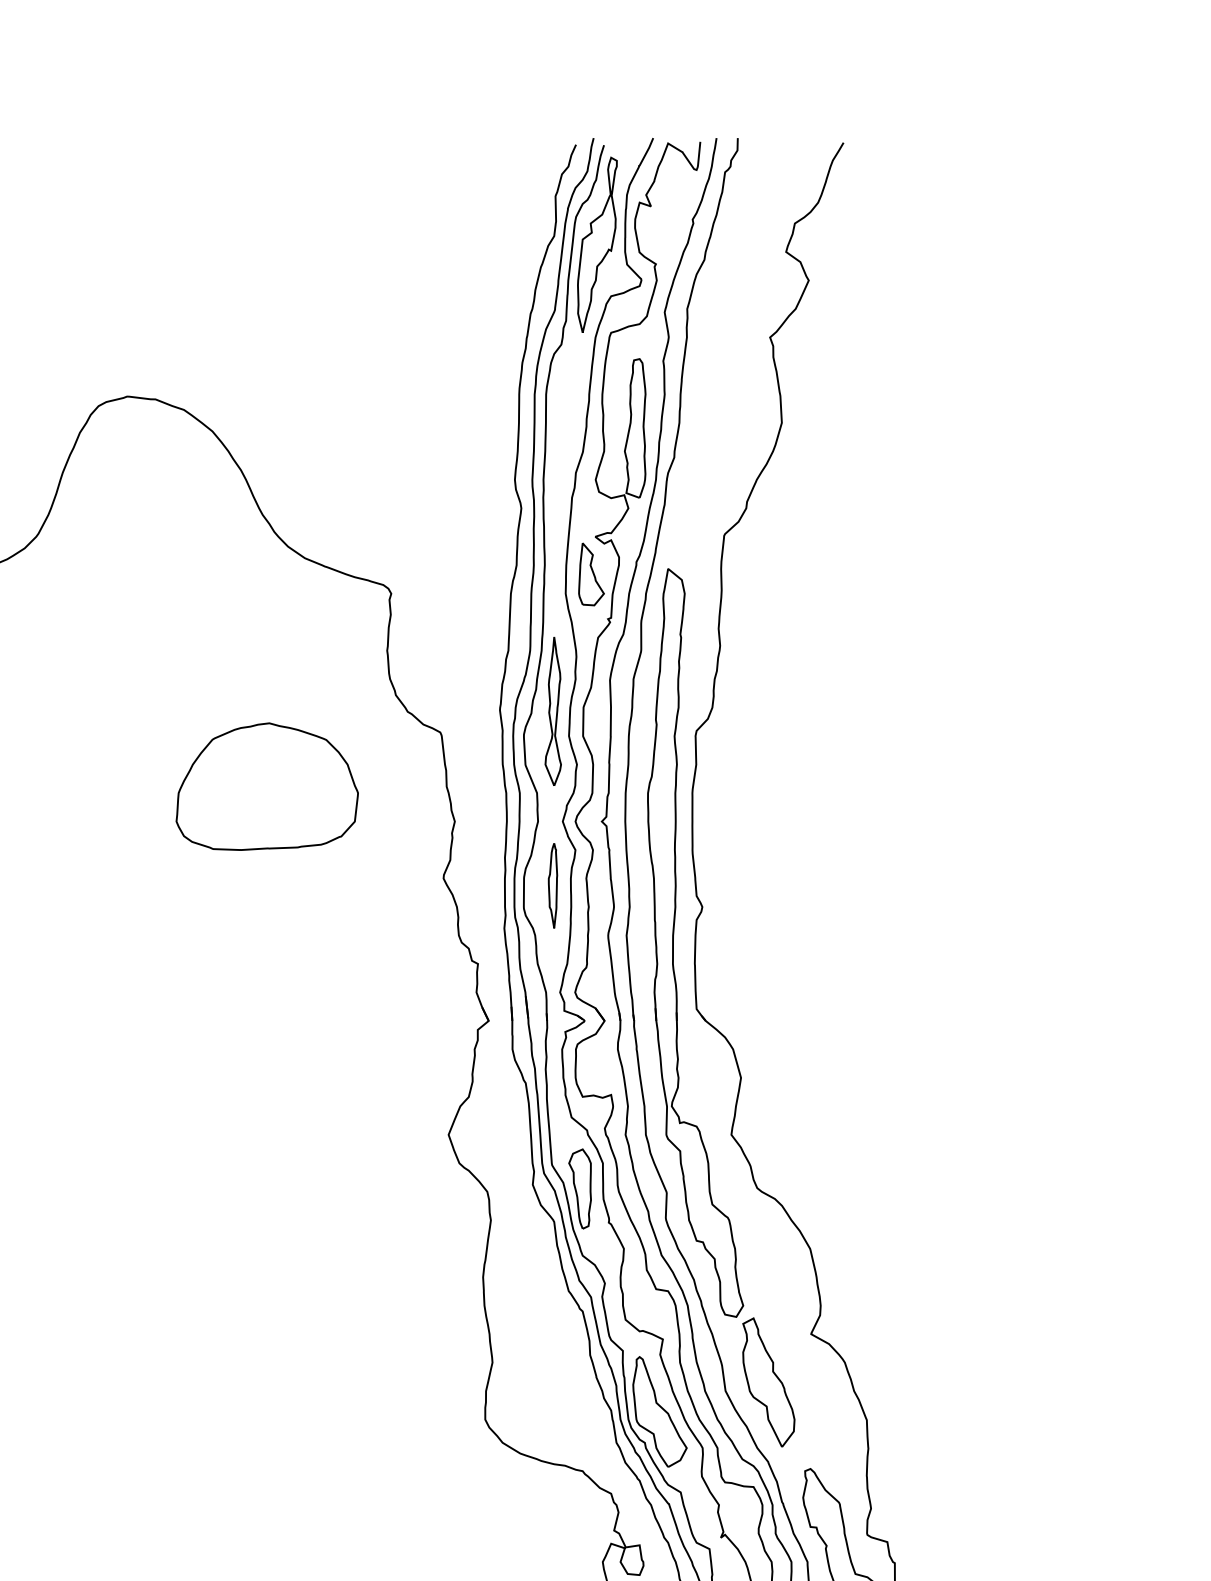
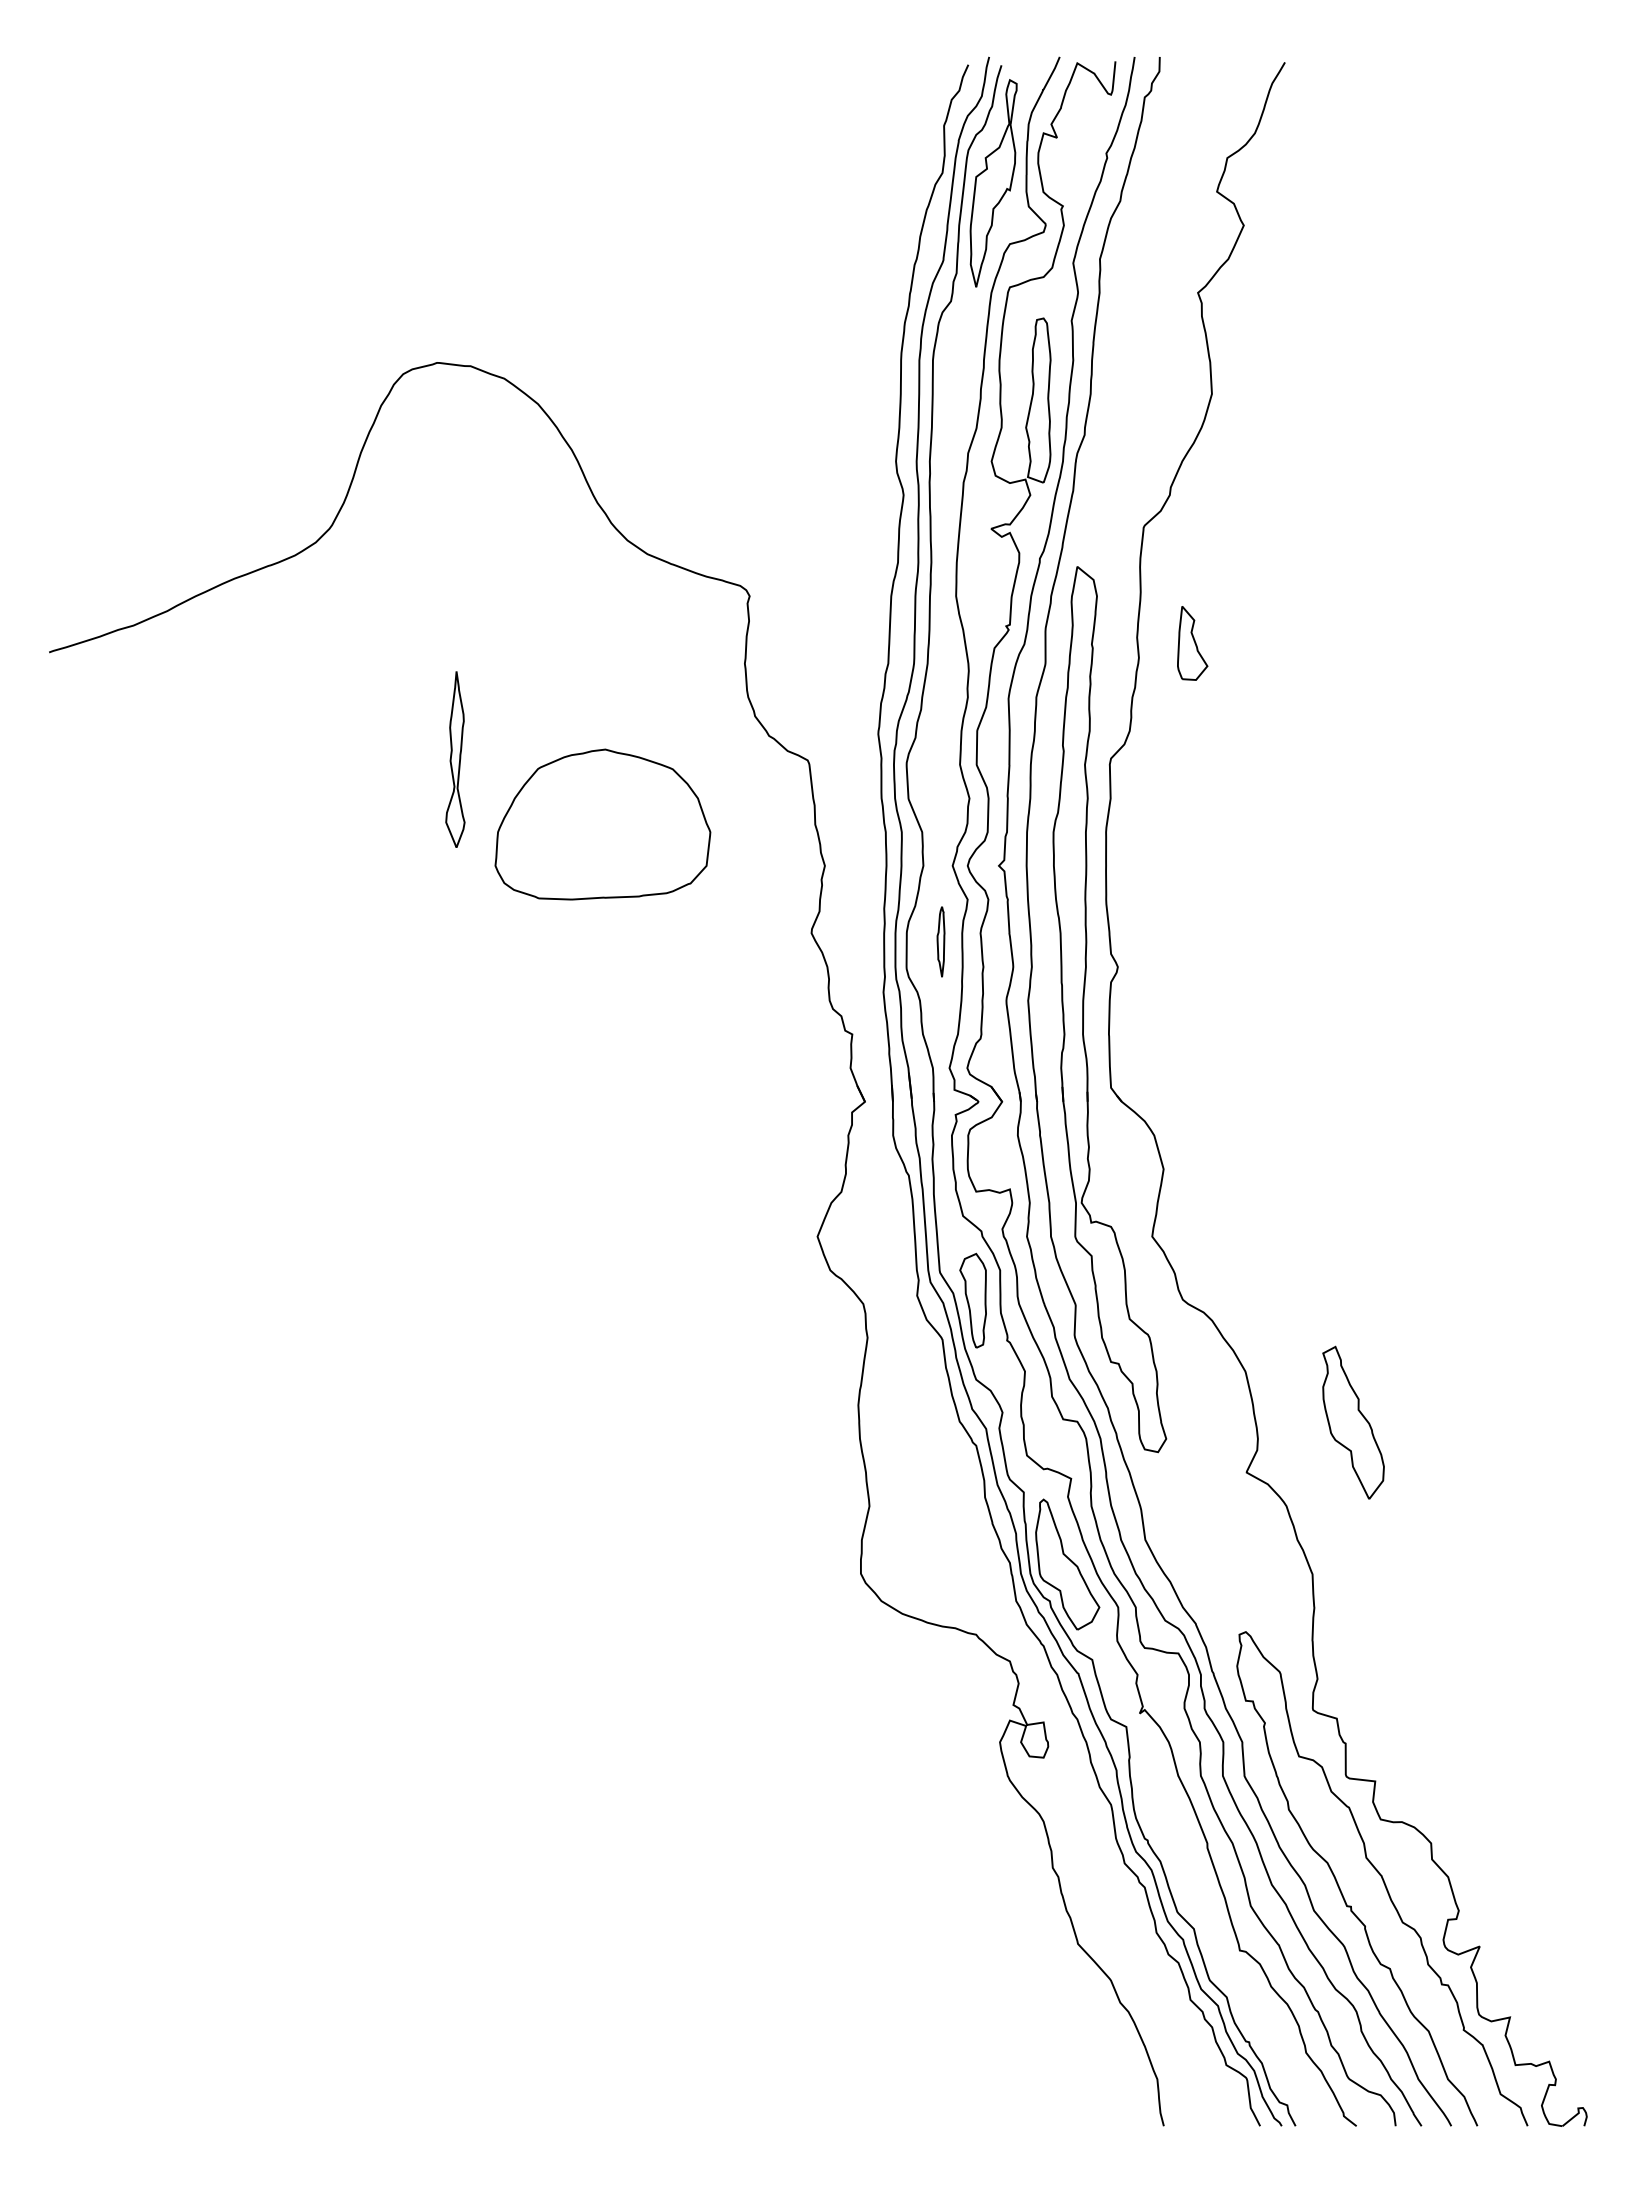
part: (591, 574) -> (1192, 643), moved
part: (553, 711) -> (455, 759), moved
part: (552, 885) -> (940, 941), size x0.7
part: (768, 1382) -> (1353, 1422), moved

